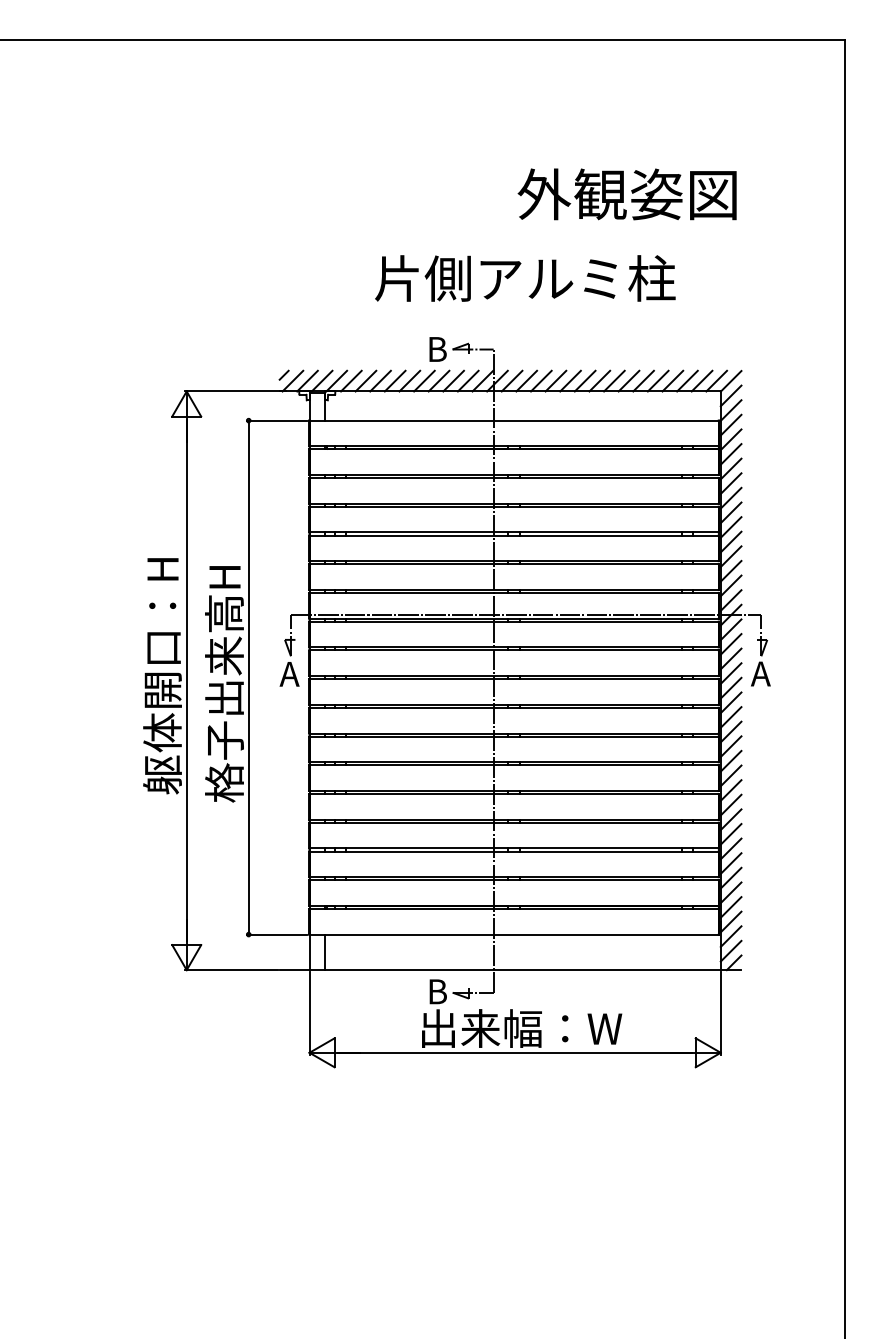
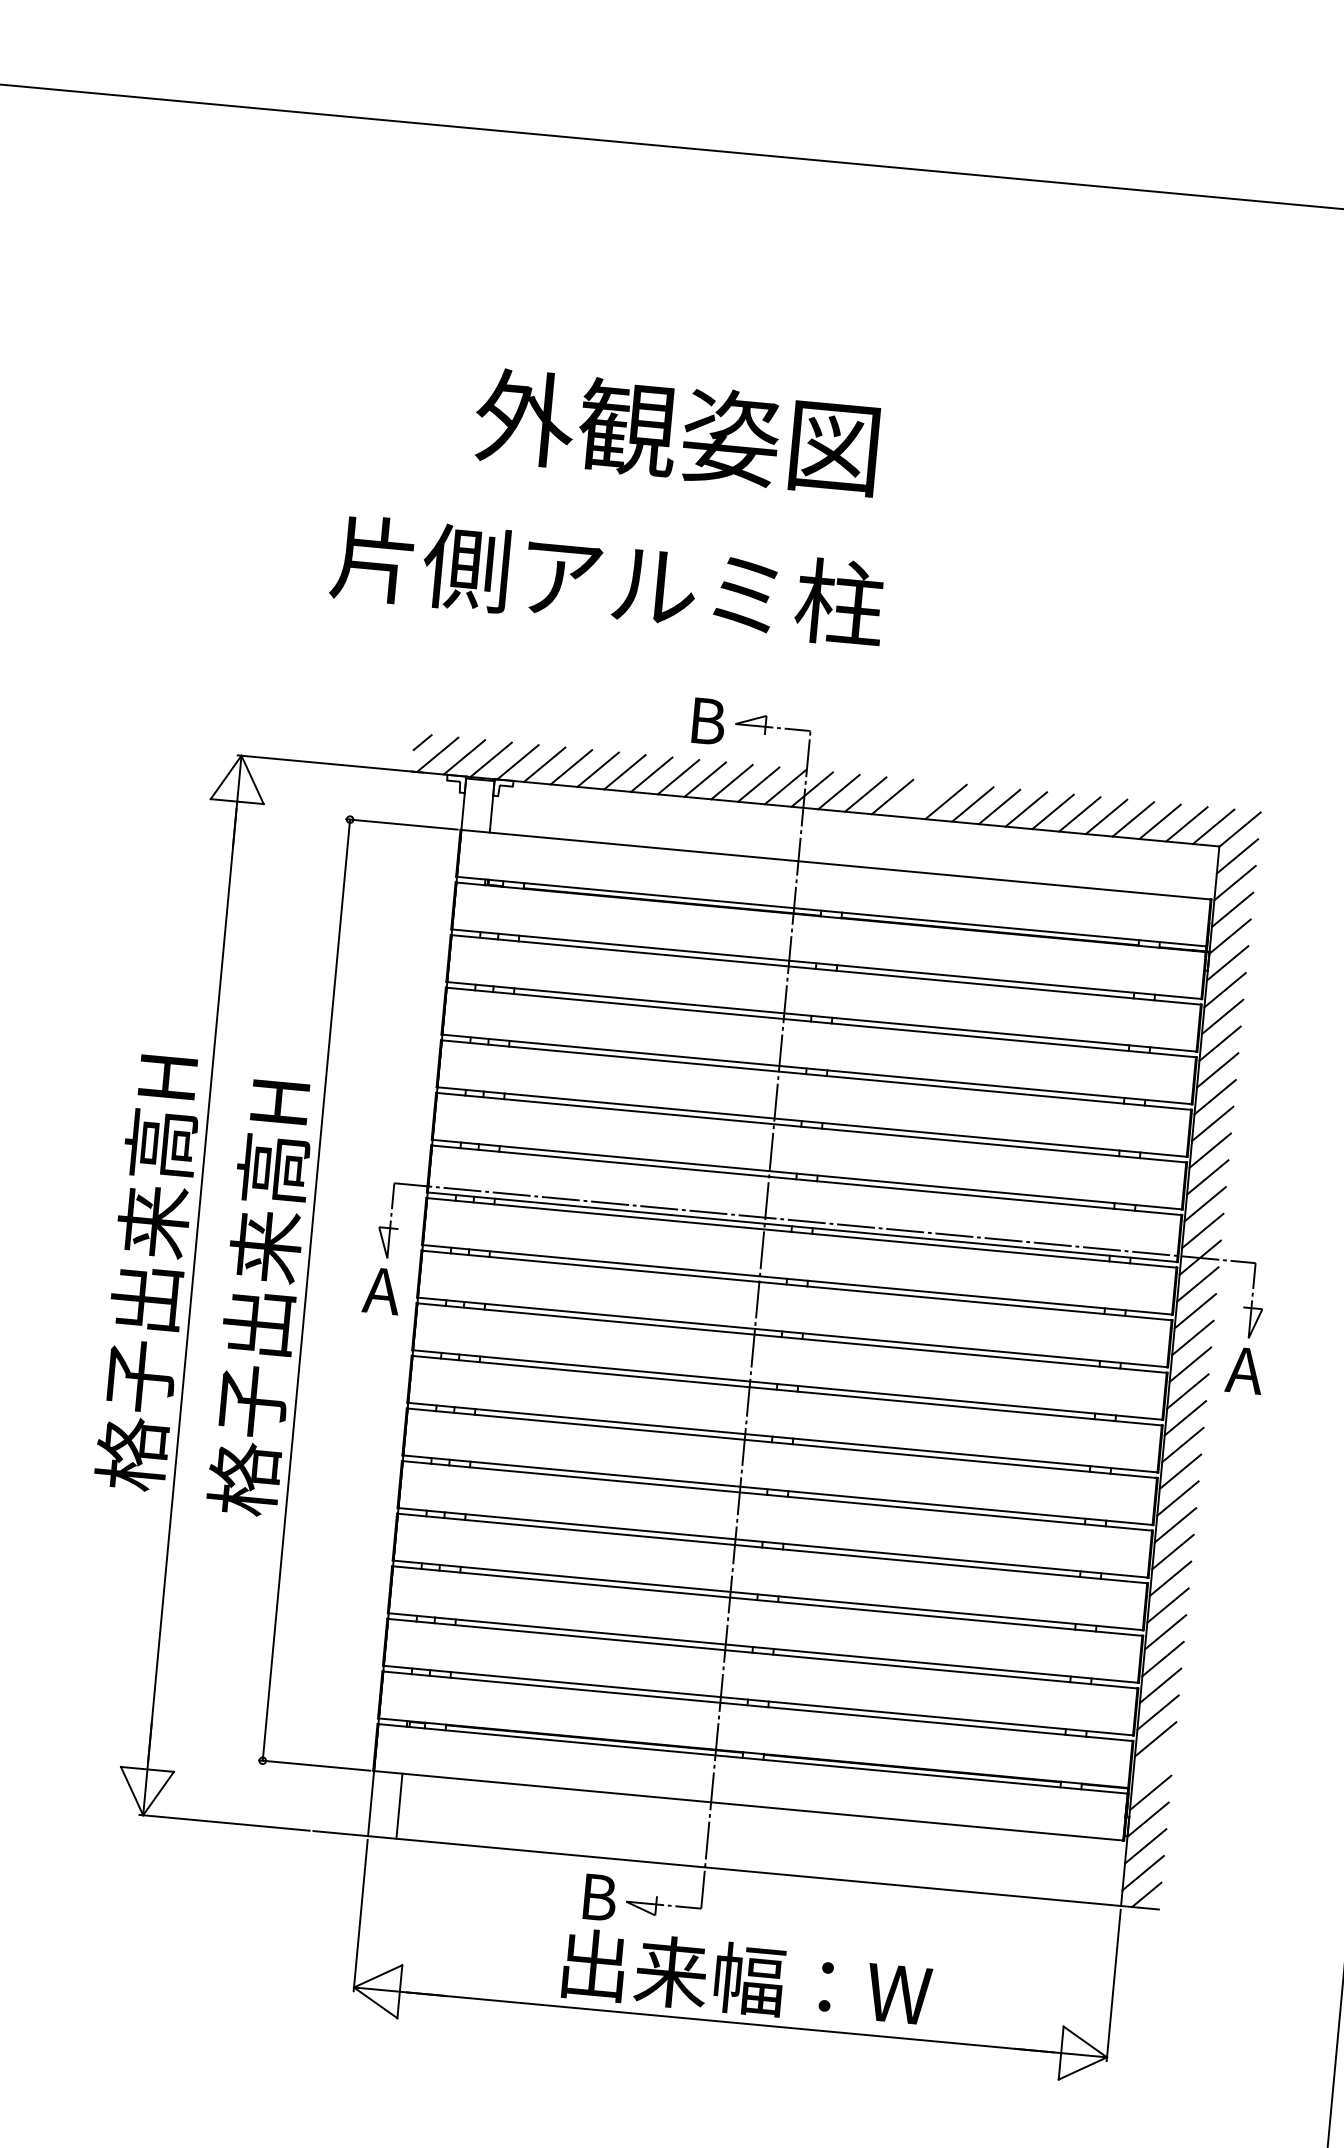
text: (626, 194) -> (675, 432), moved
text: (525, 278) -> (608, 581), moved
line: (555, 380) -> (918, 798), removed
text: (162, 690) -> (146, 1299), 躯体開口：H -> 格子出来高H
line: (730, 892) -> (1152, 1765), removed

